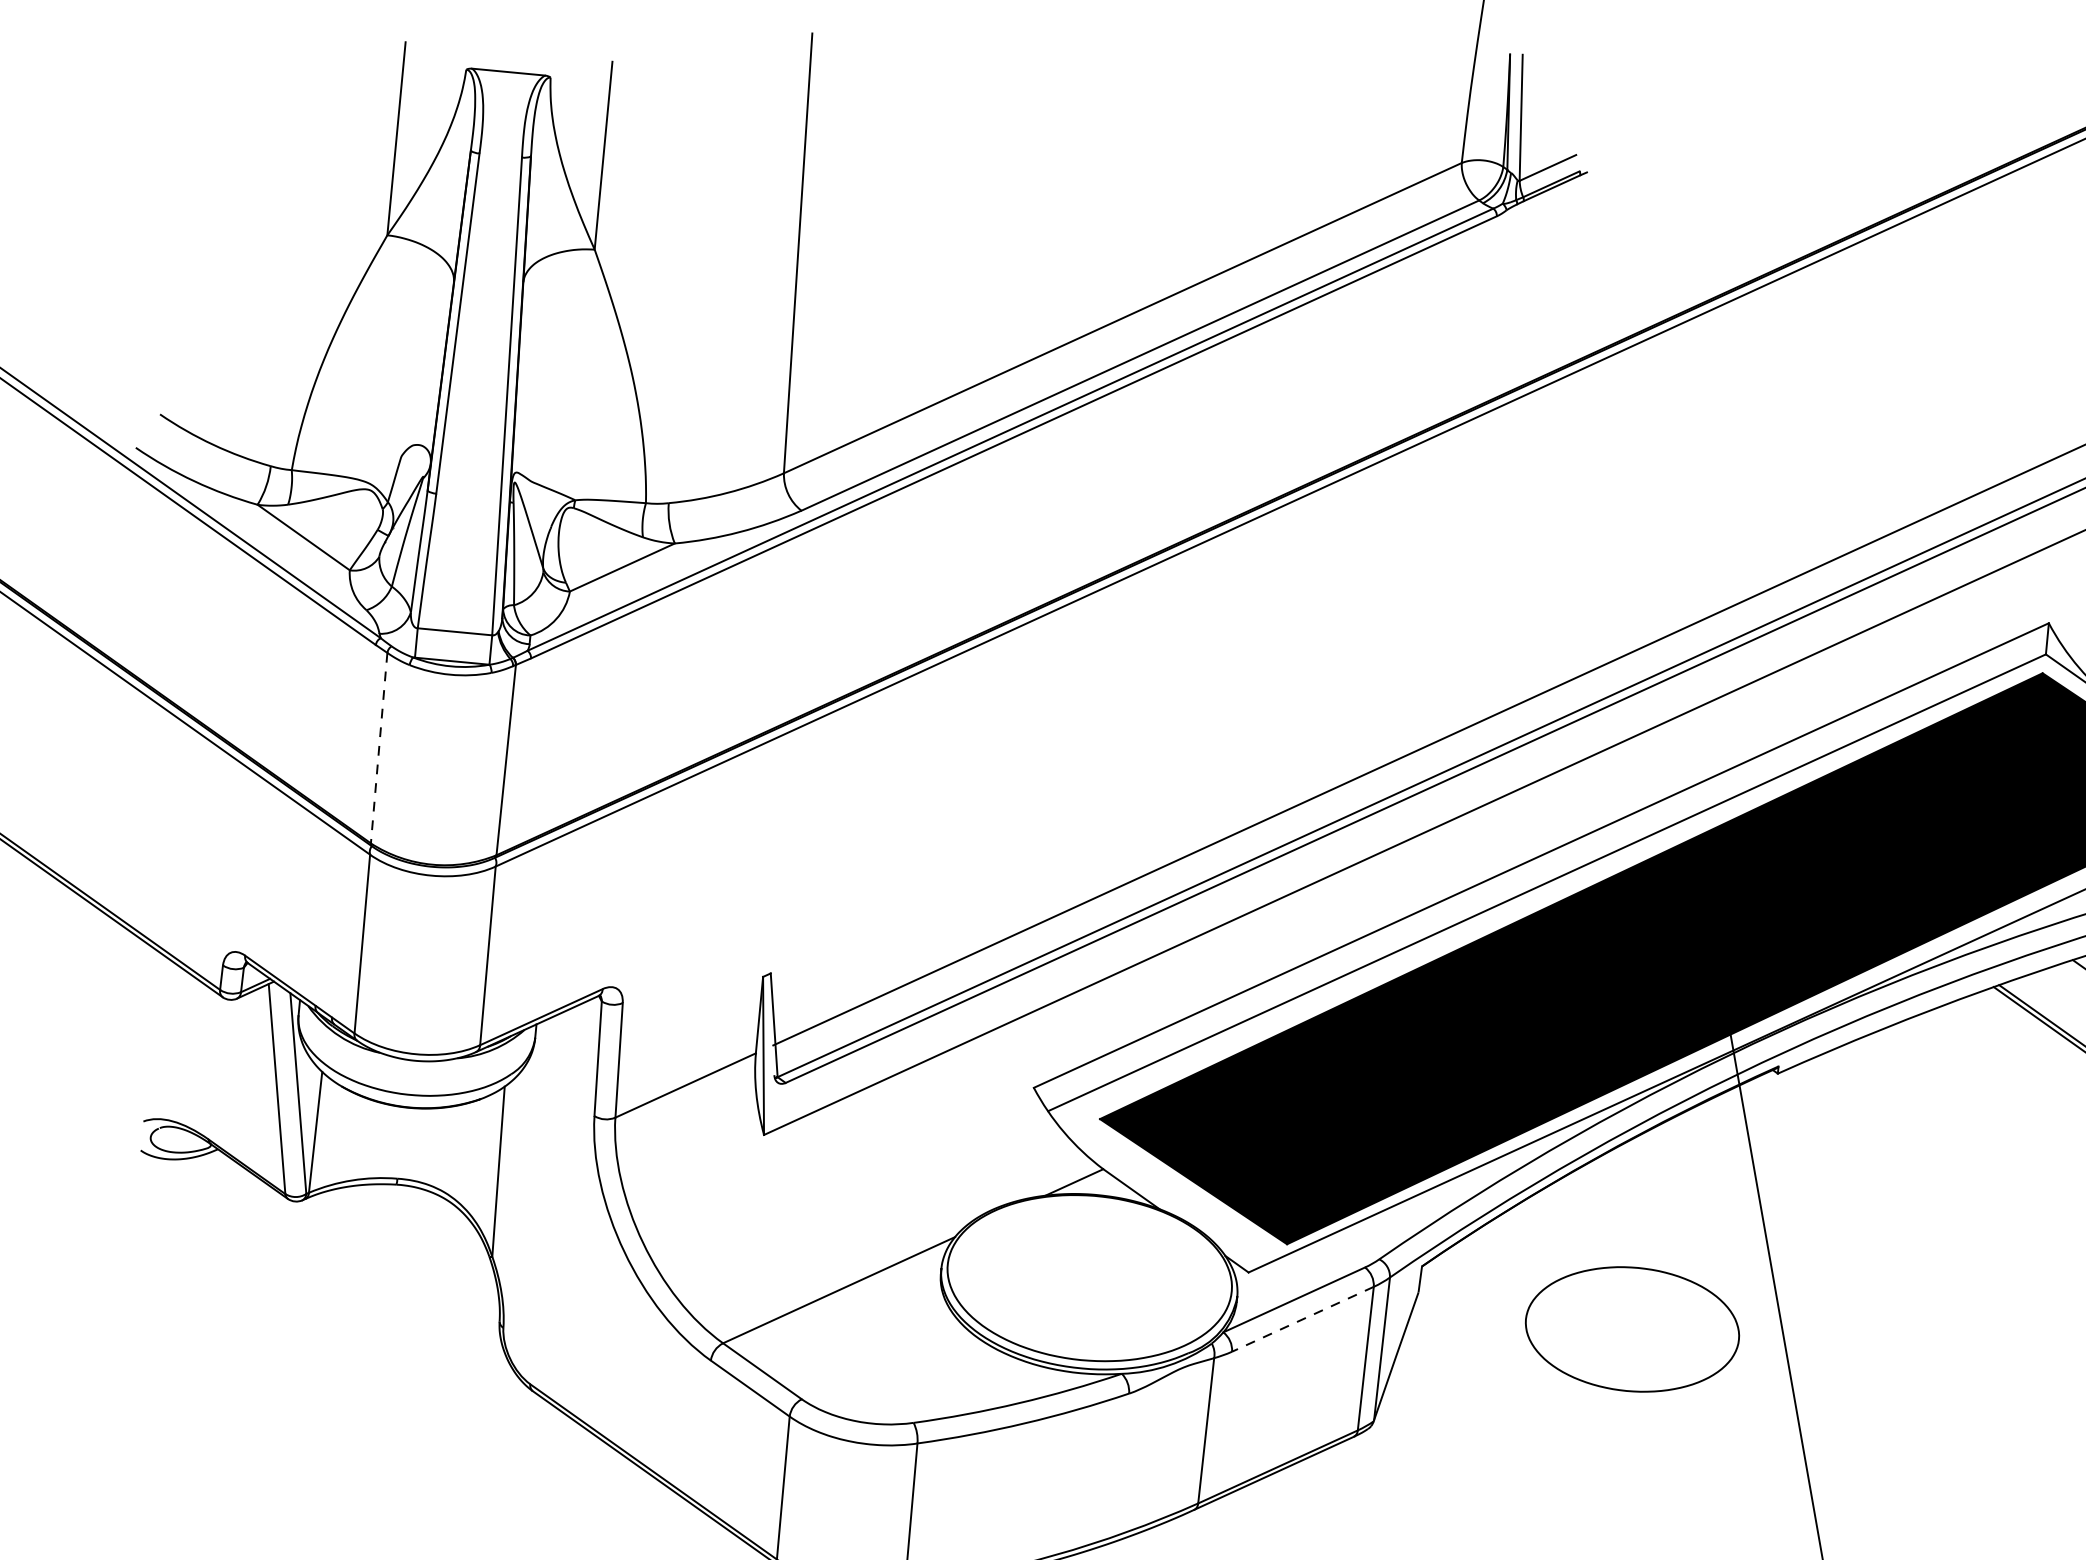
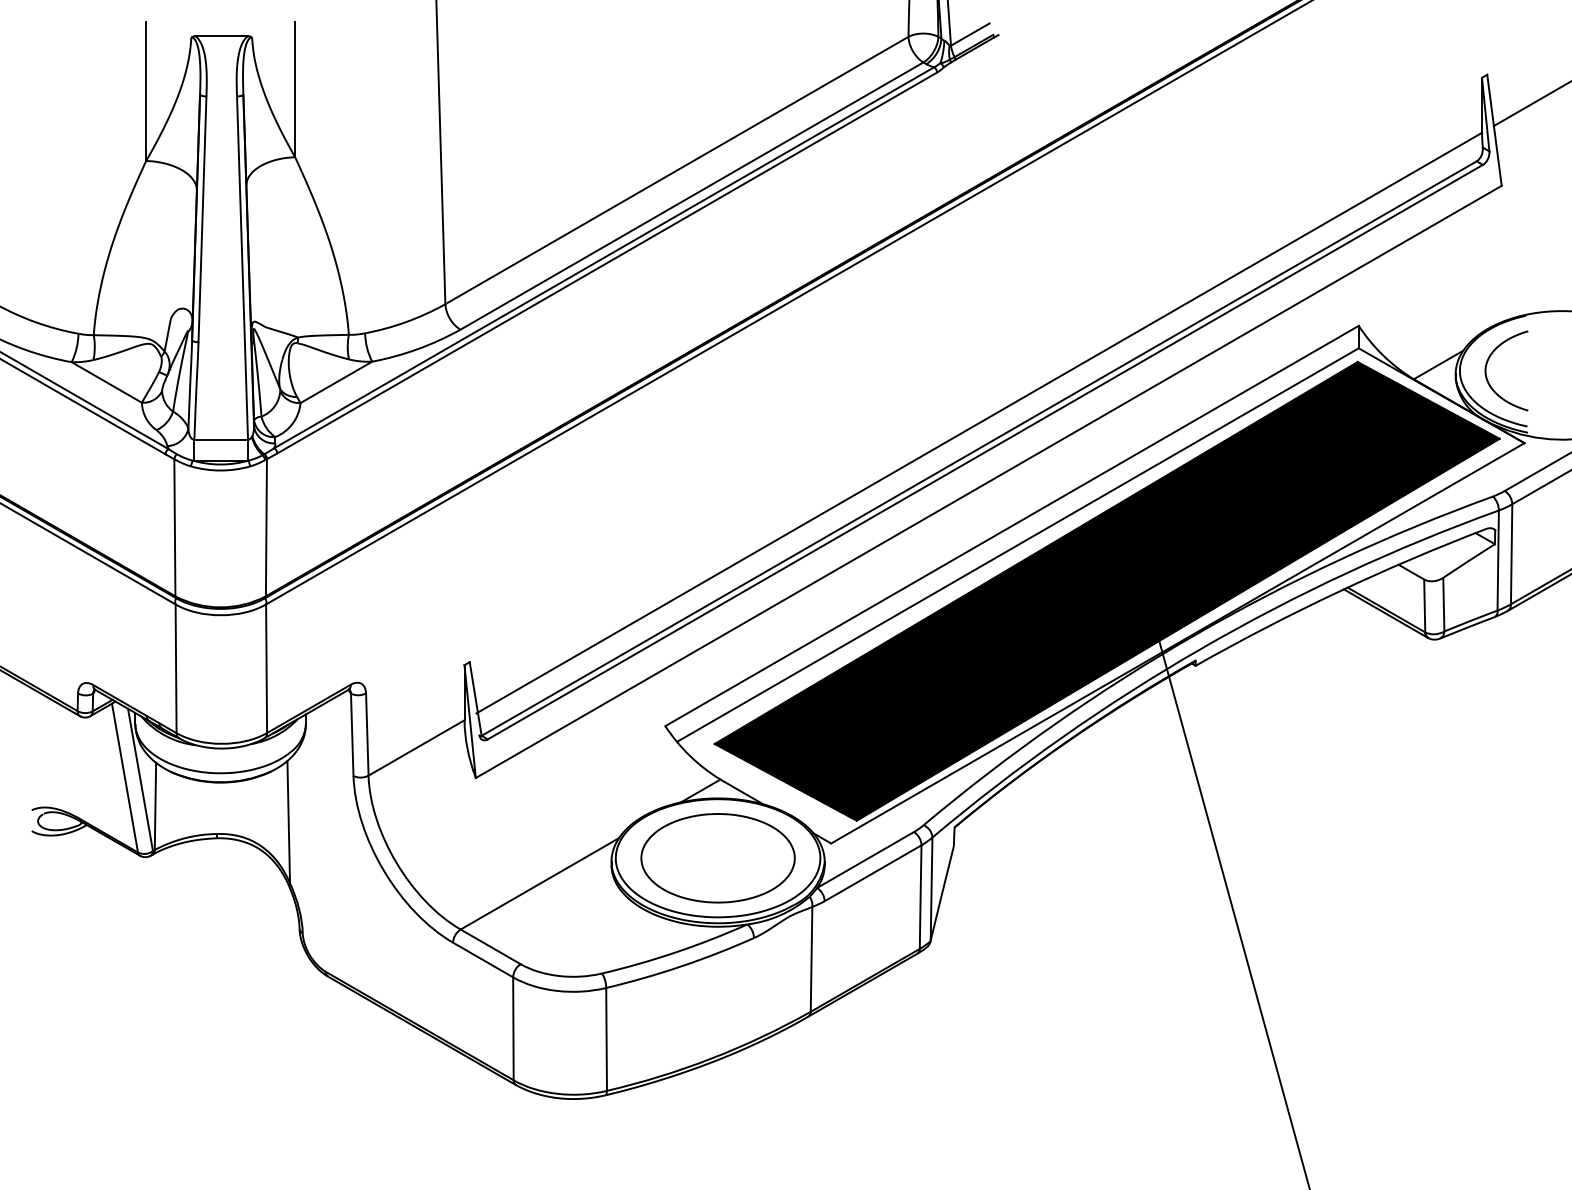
line: (378, 747) -> (174, 527), dashed -> solid
line: (1303, 1319) -> (873, 873), dashed -> solid
part: (1631, 1329) -> (717, 858), moved

